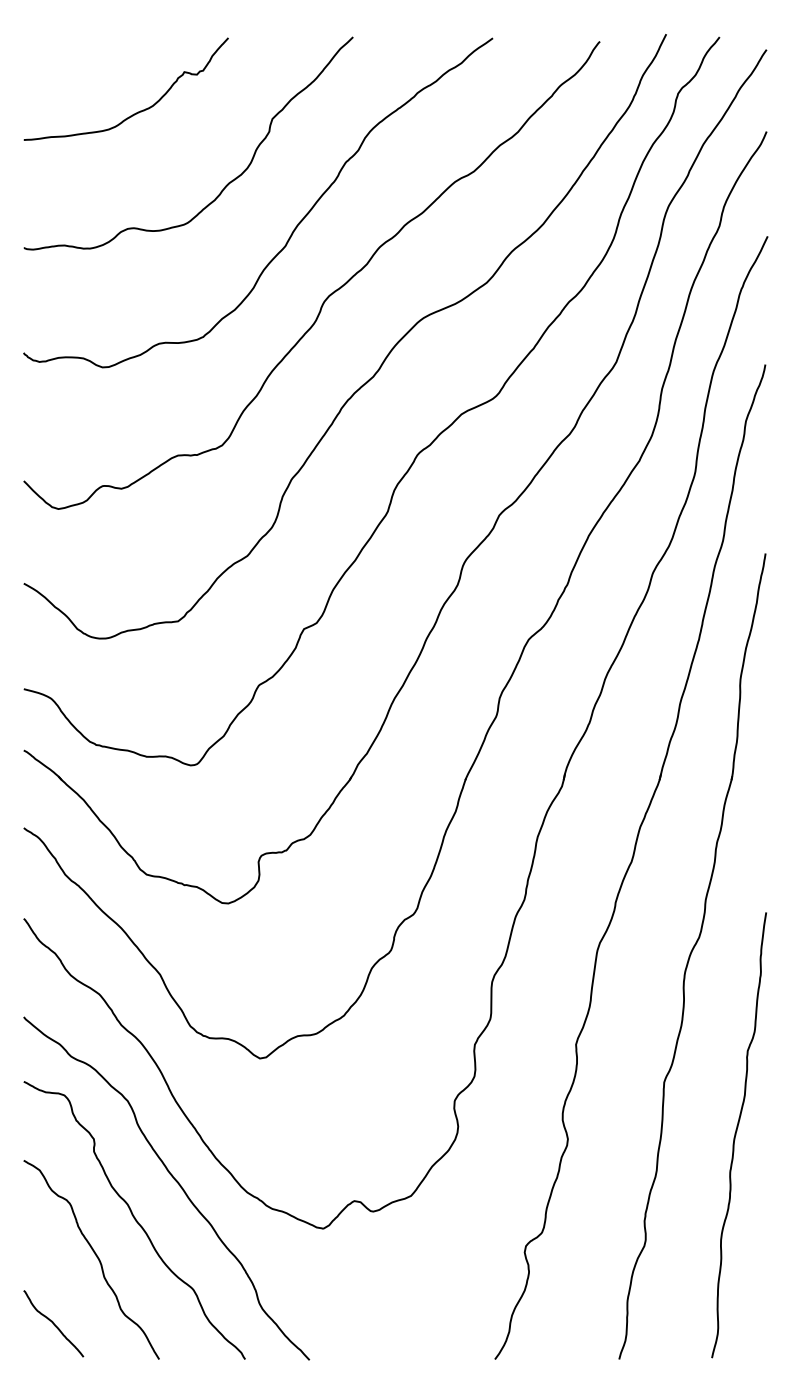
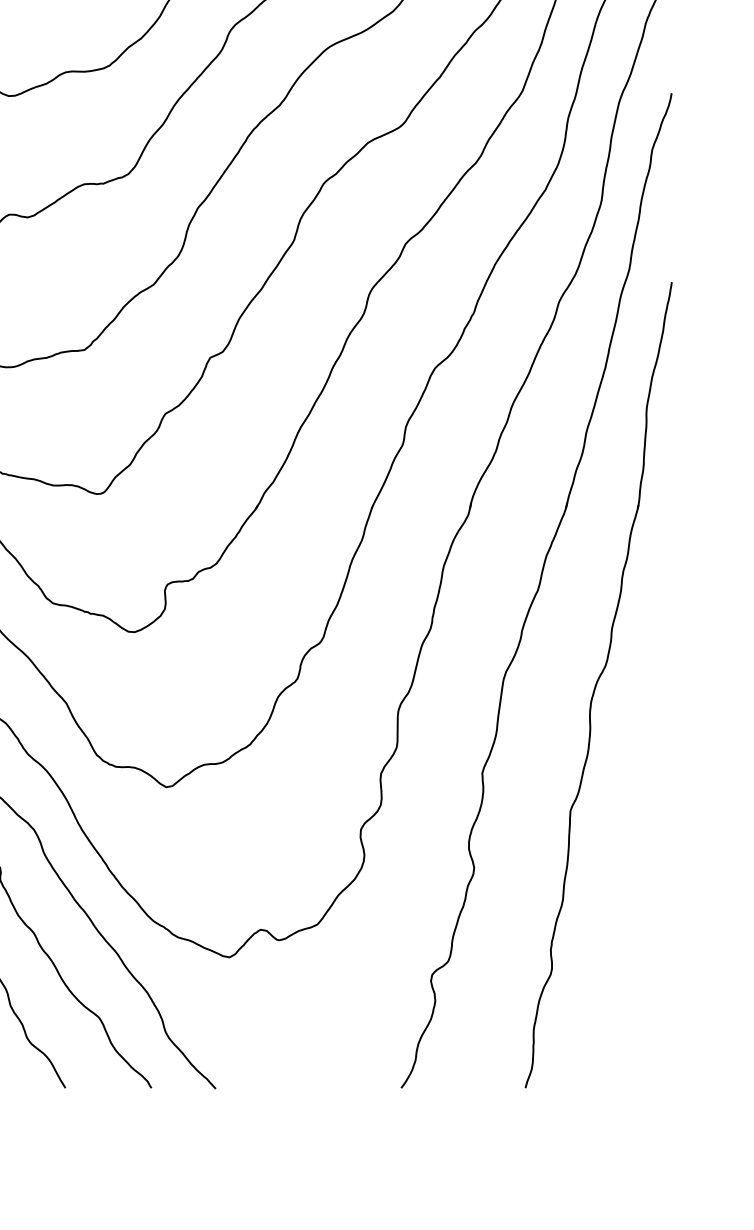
curve: (736, 1135) -> (642, 864), removed

